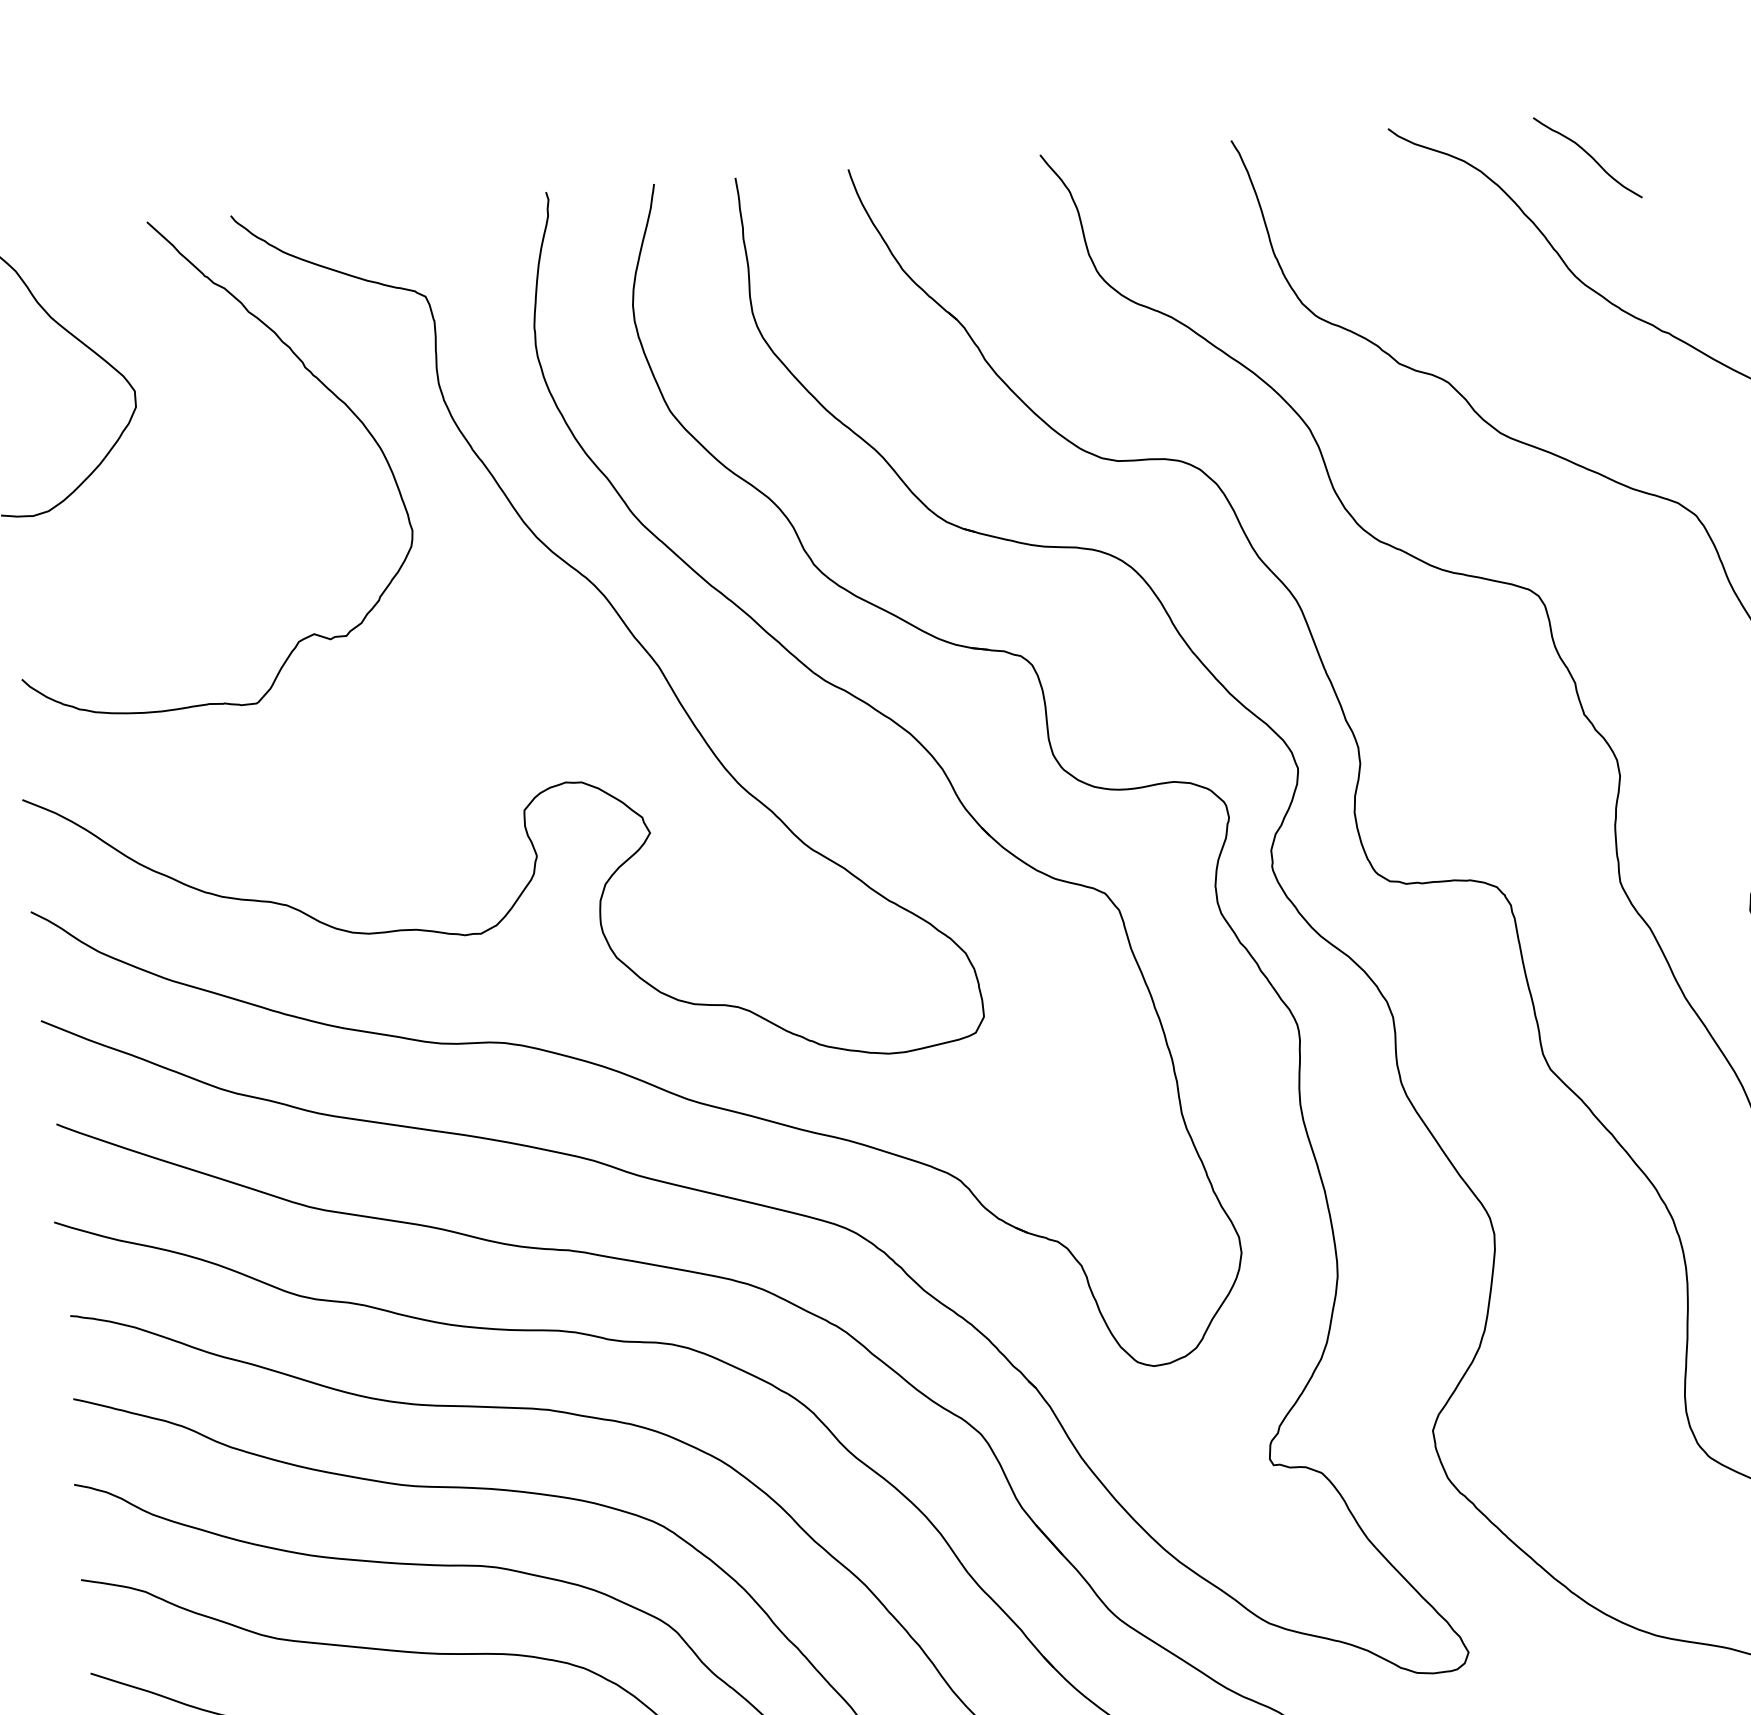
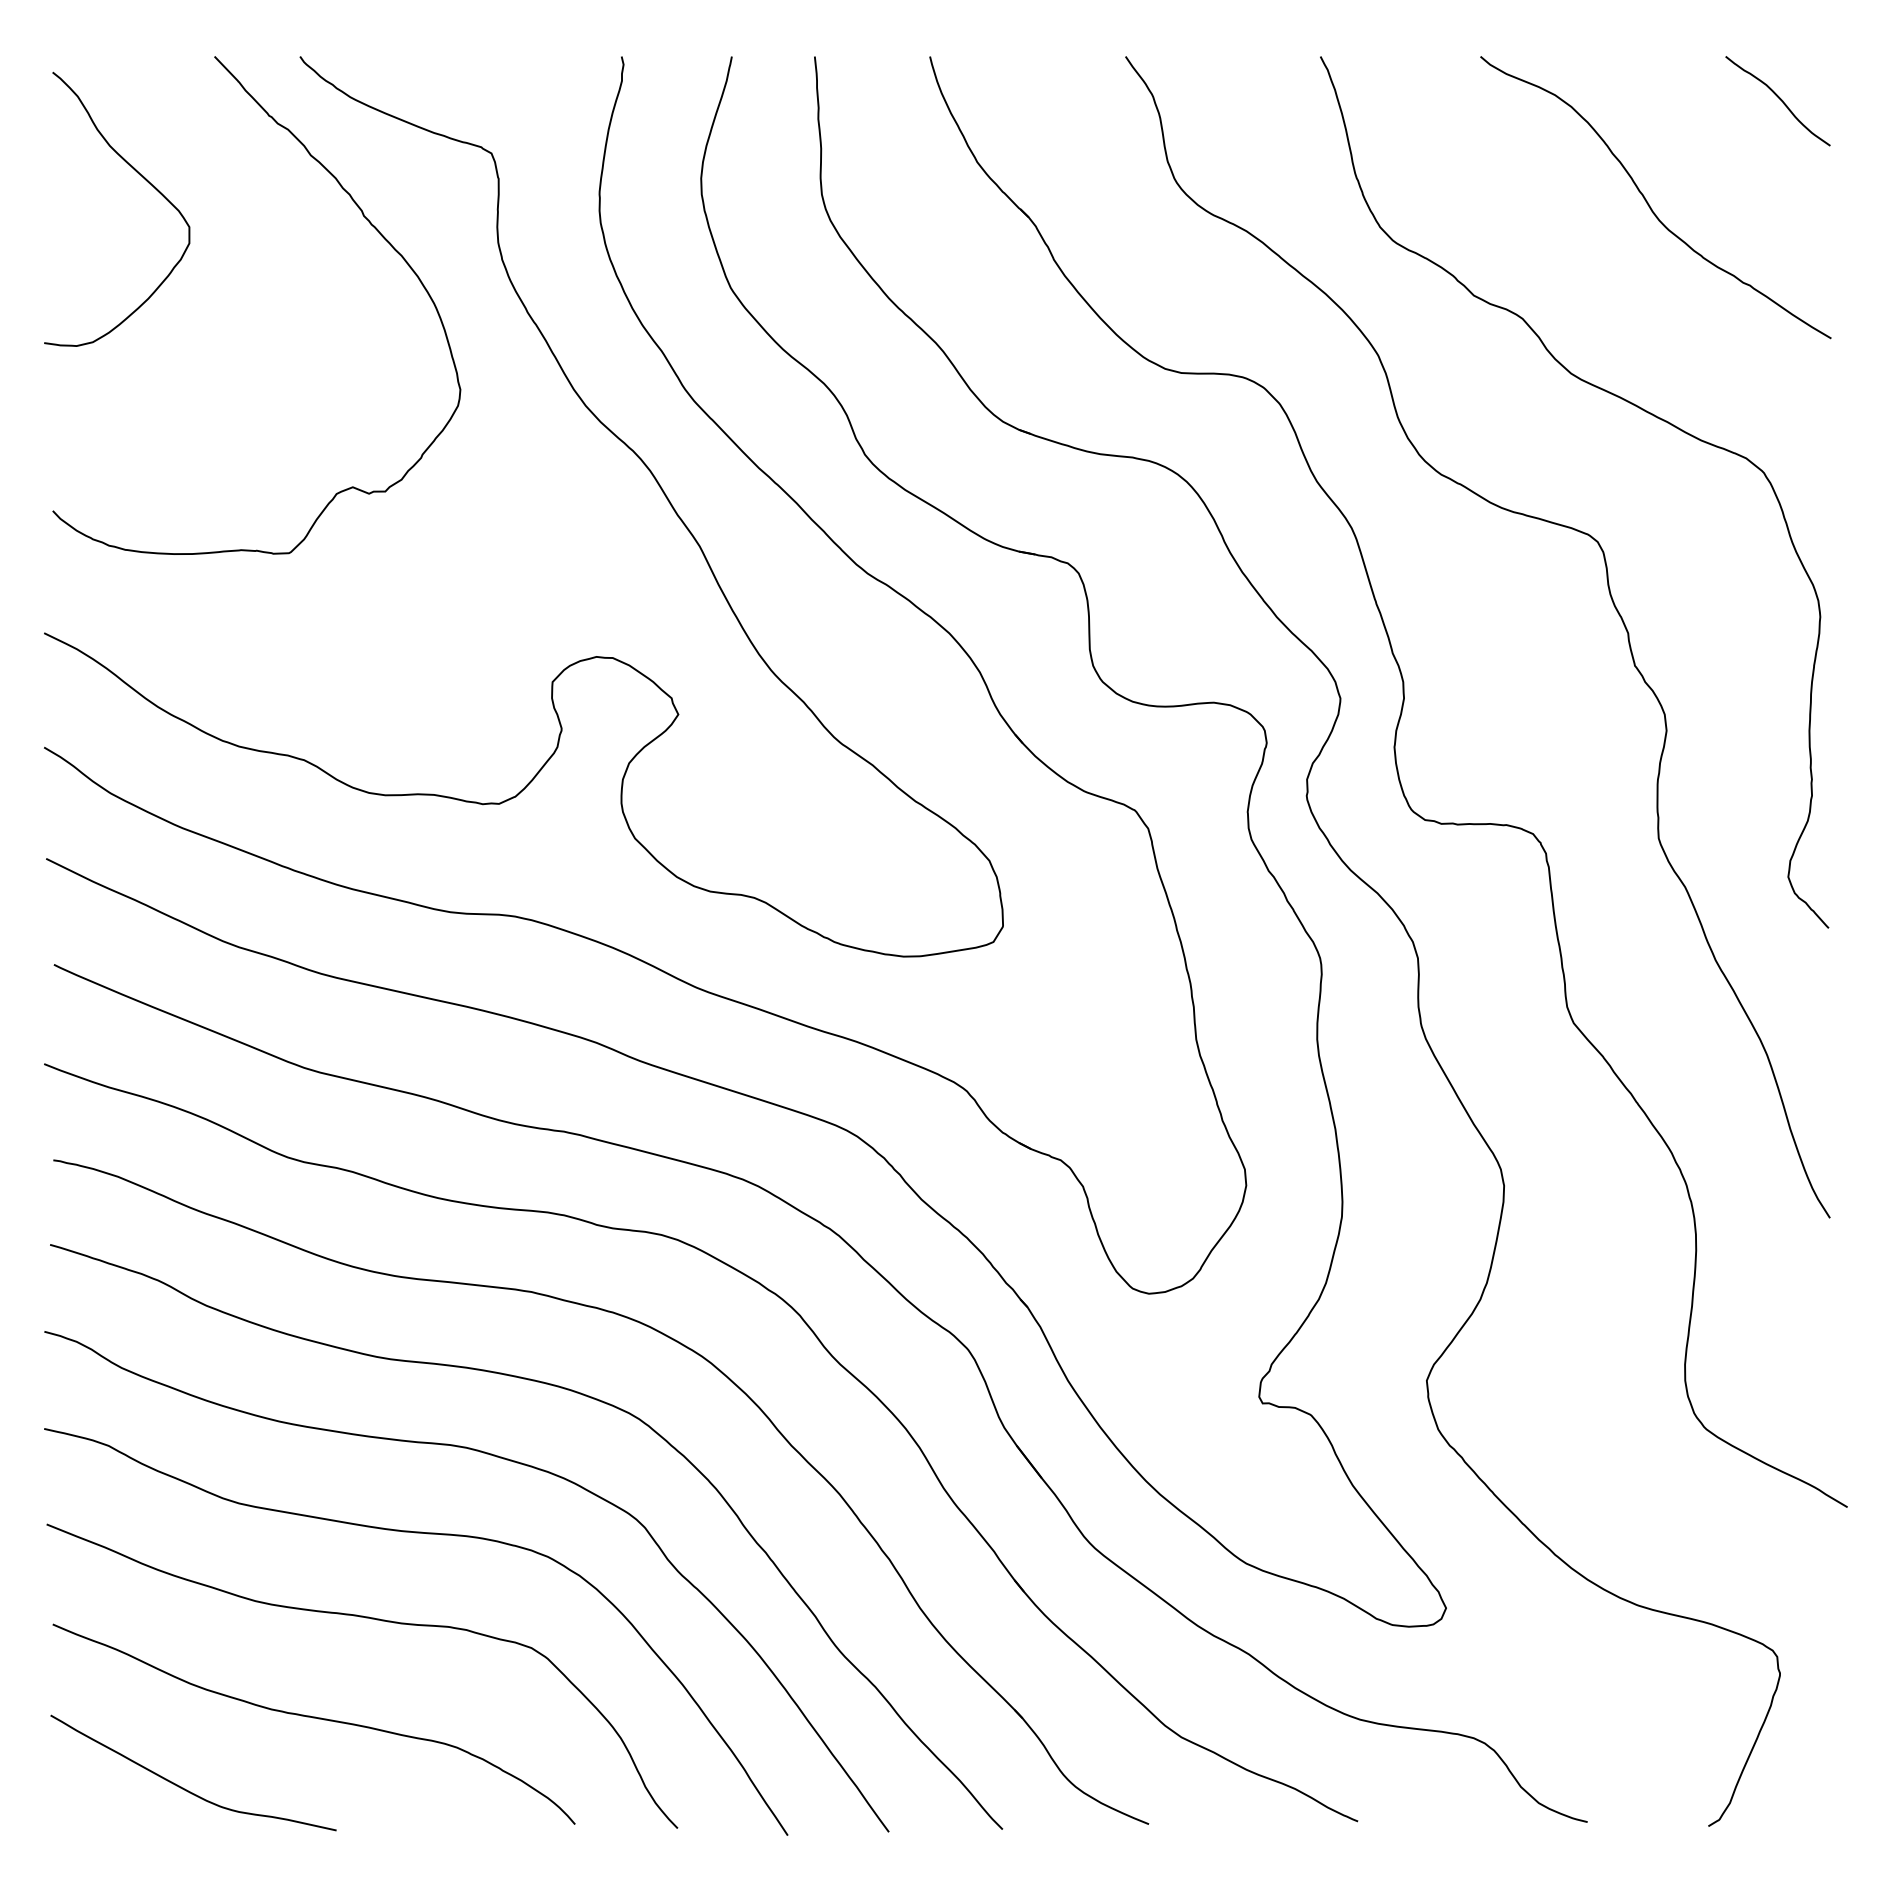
curve: (1589, 156) -> (1779, 99), moved

